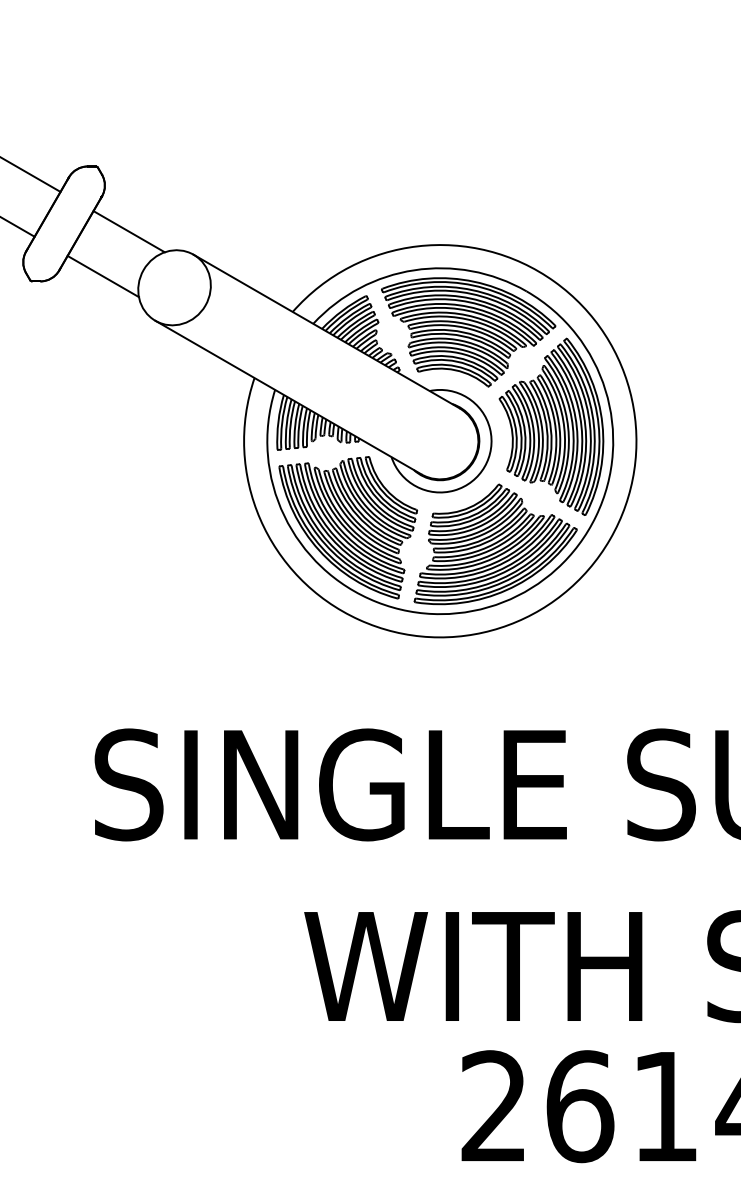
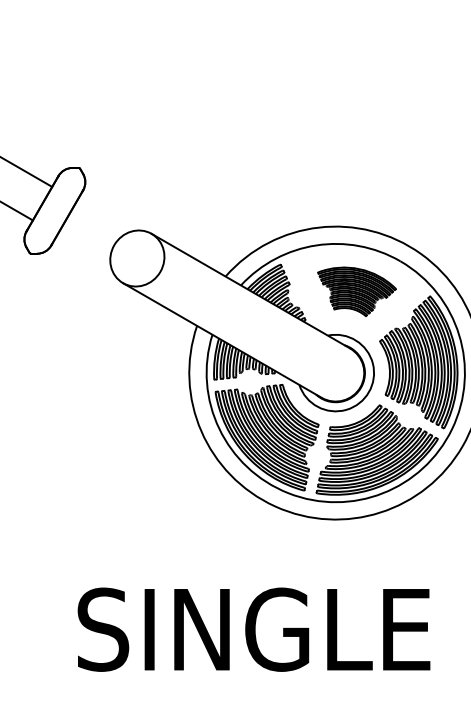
line: (128, 231) -> (102, 216), removed
line: (102, 276) -> (83, 250), removed
part: (468, 332) -> (356, 291), size x0.6

